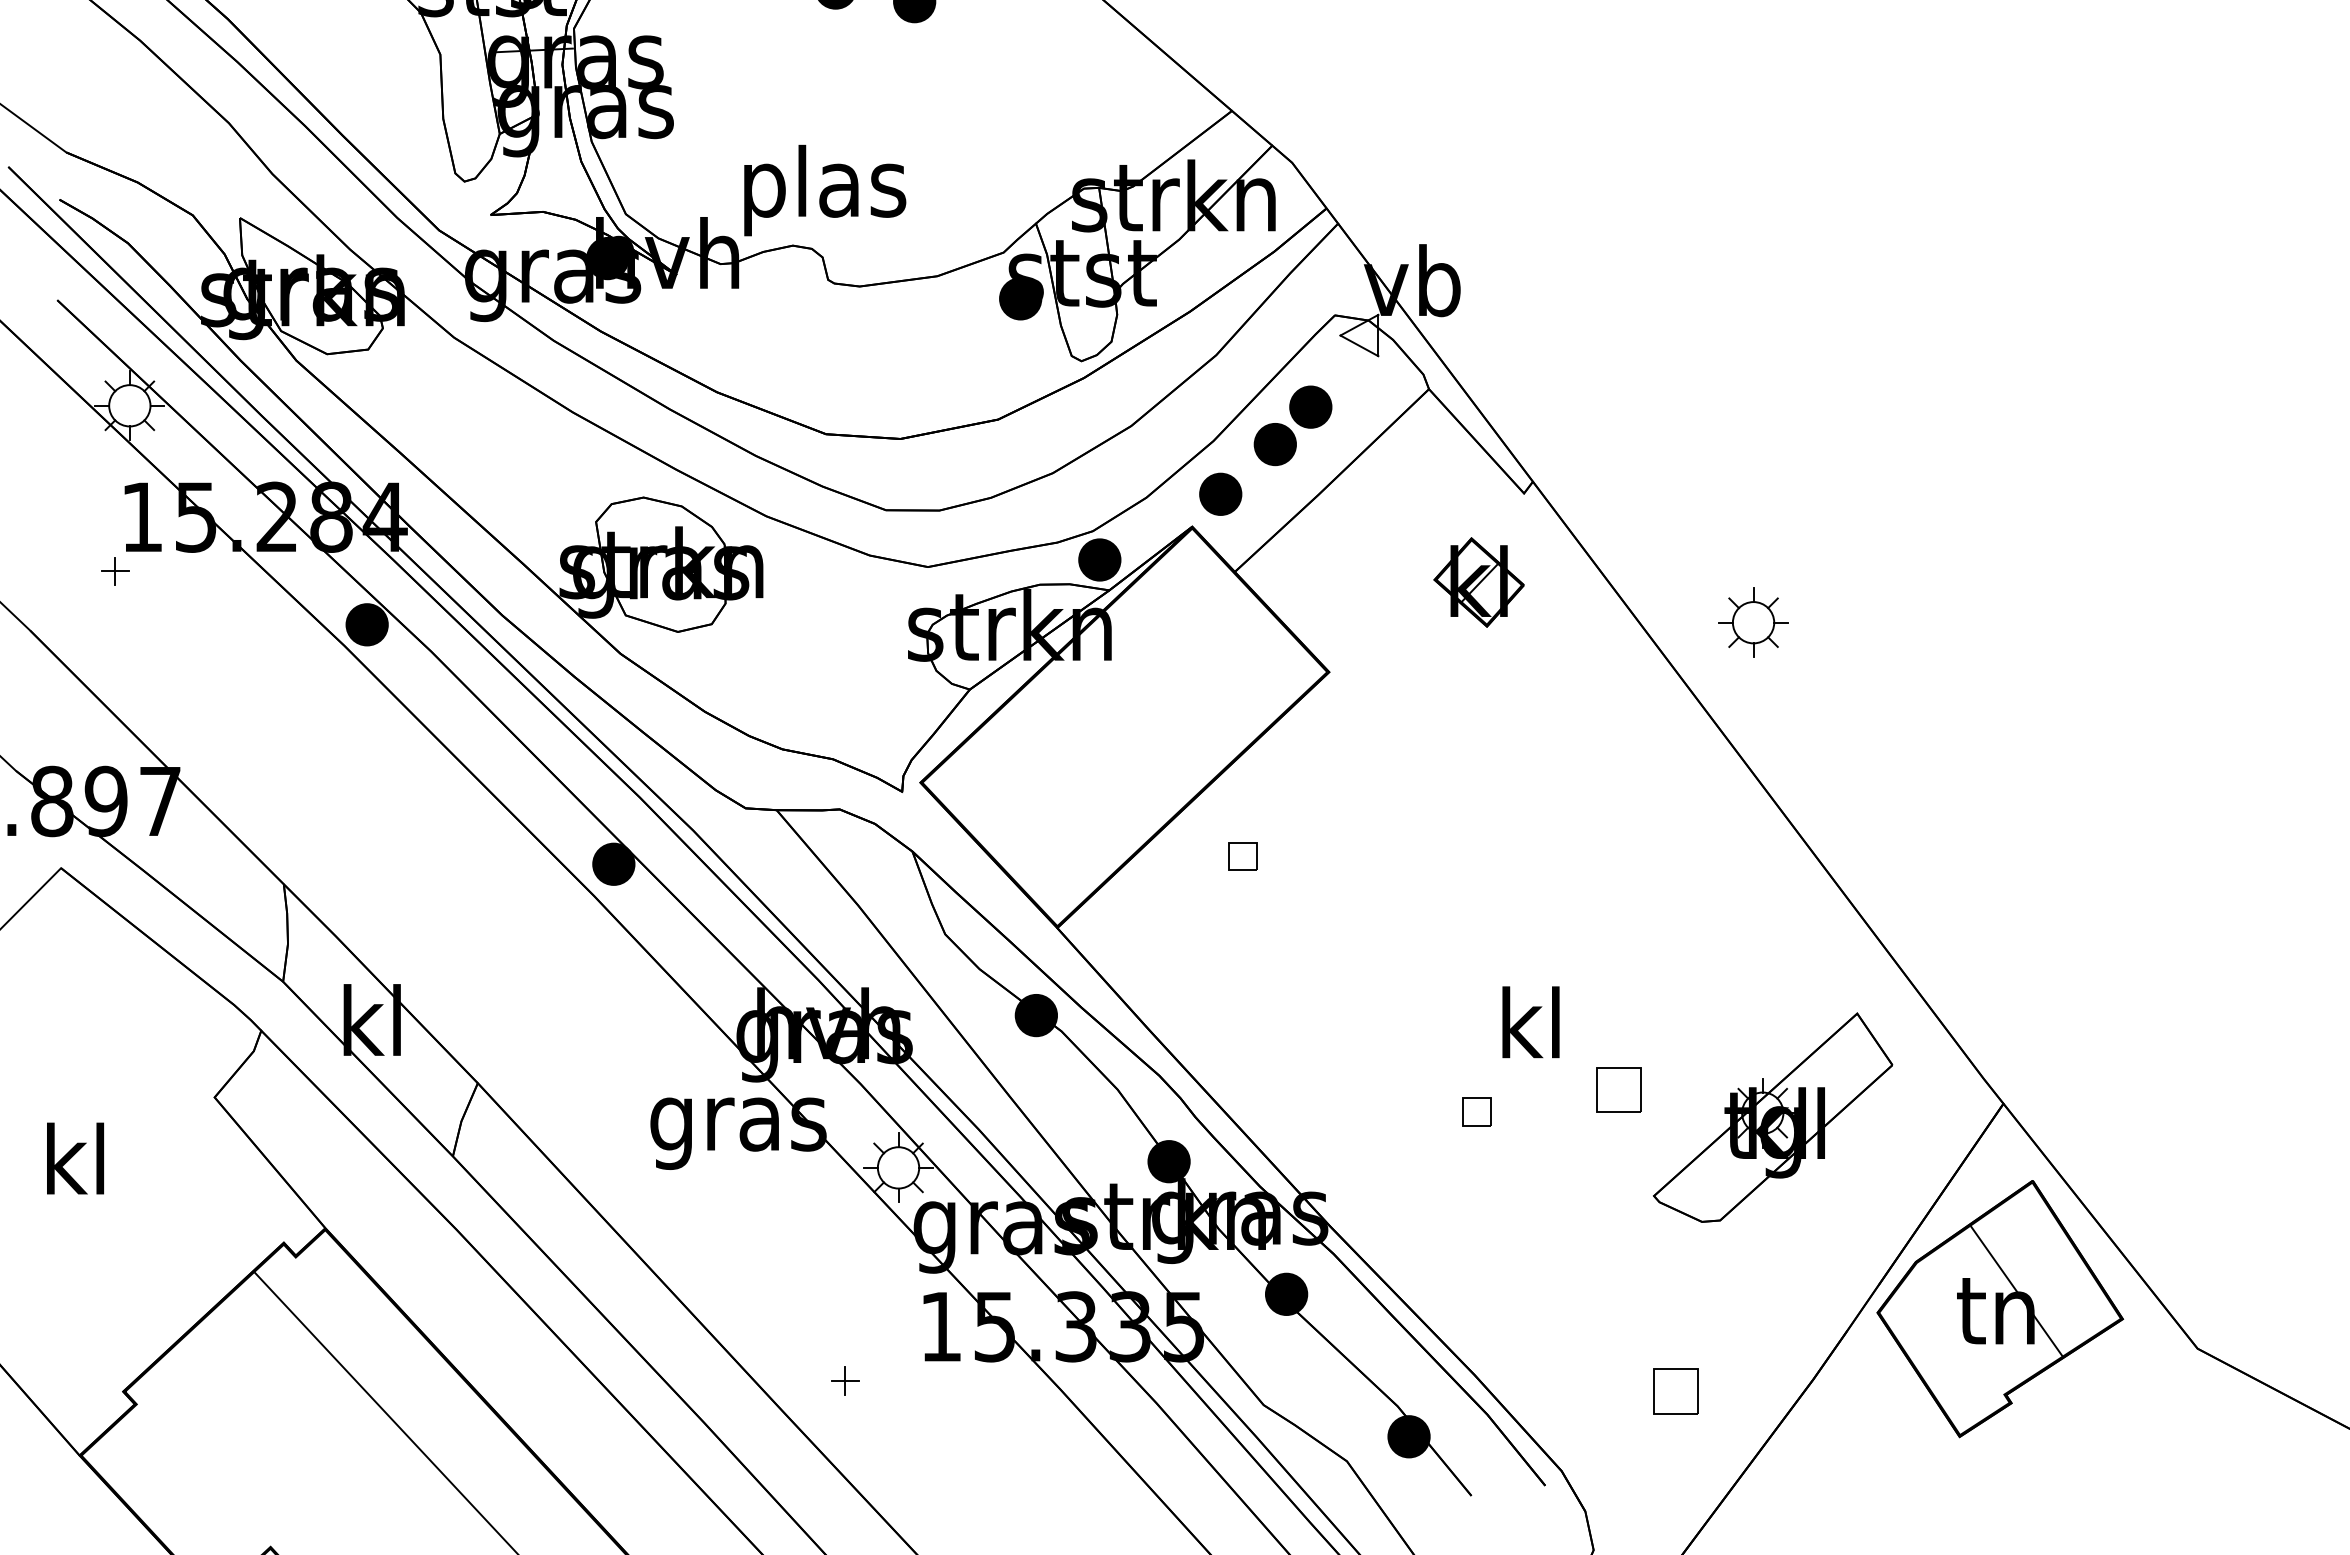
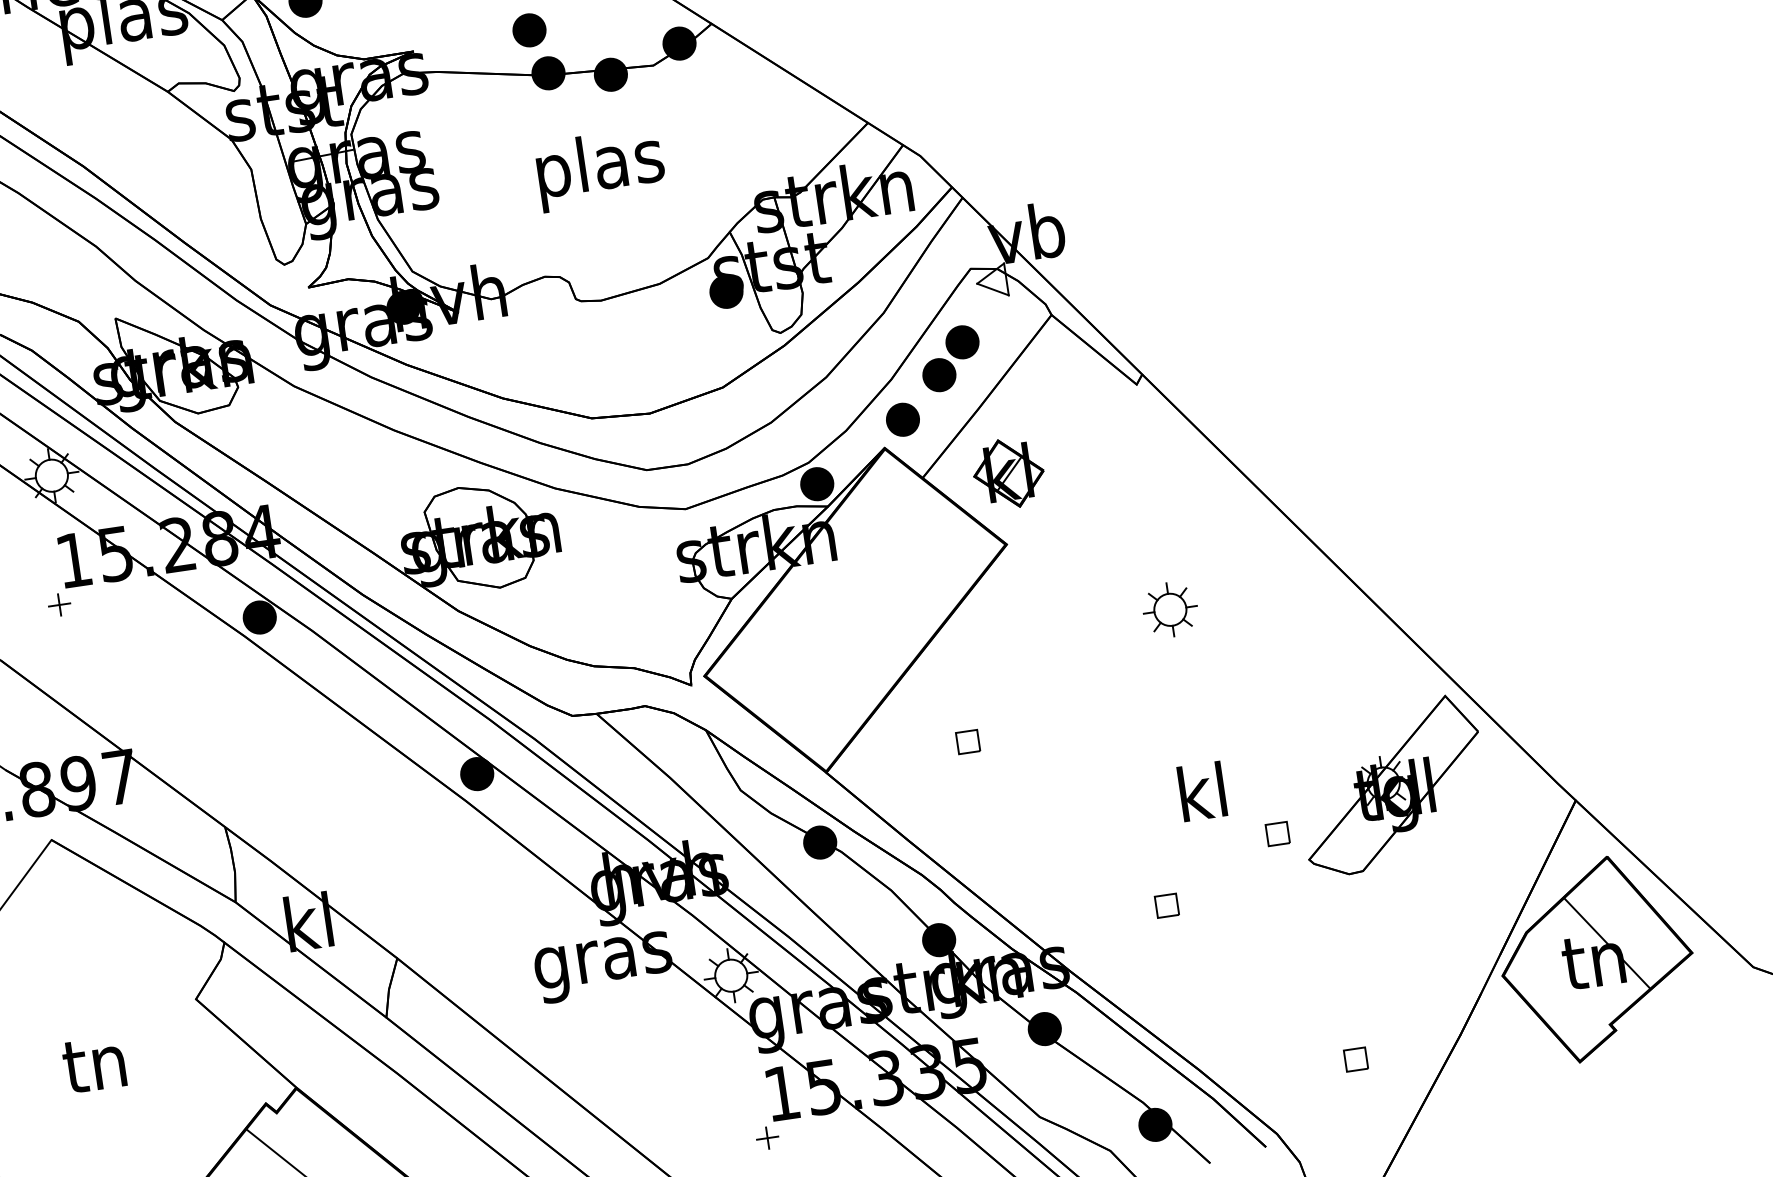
text: (825, 190) -> (601, 169), moved
part: (1478, 582) -> (1008, 473), moved
part: (1753, 622) -> (1170, 609), moved
part: (1242, 856) -> (967, 742), moved
part: (1618, 1090) -> (1277, 834), size x0.62
part: (1476, 1111) -> (1166, 905), moved
part: (1773, 1117) -> (1392, 785), moved
text: (72, 1158) -> (93, 1062), kl -> tn
part: (845, 1380) -> (767, 1137), moved
part: (1675, 1391) -> (1355, 1059), size x0.62

